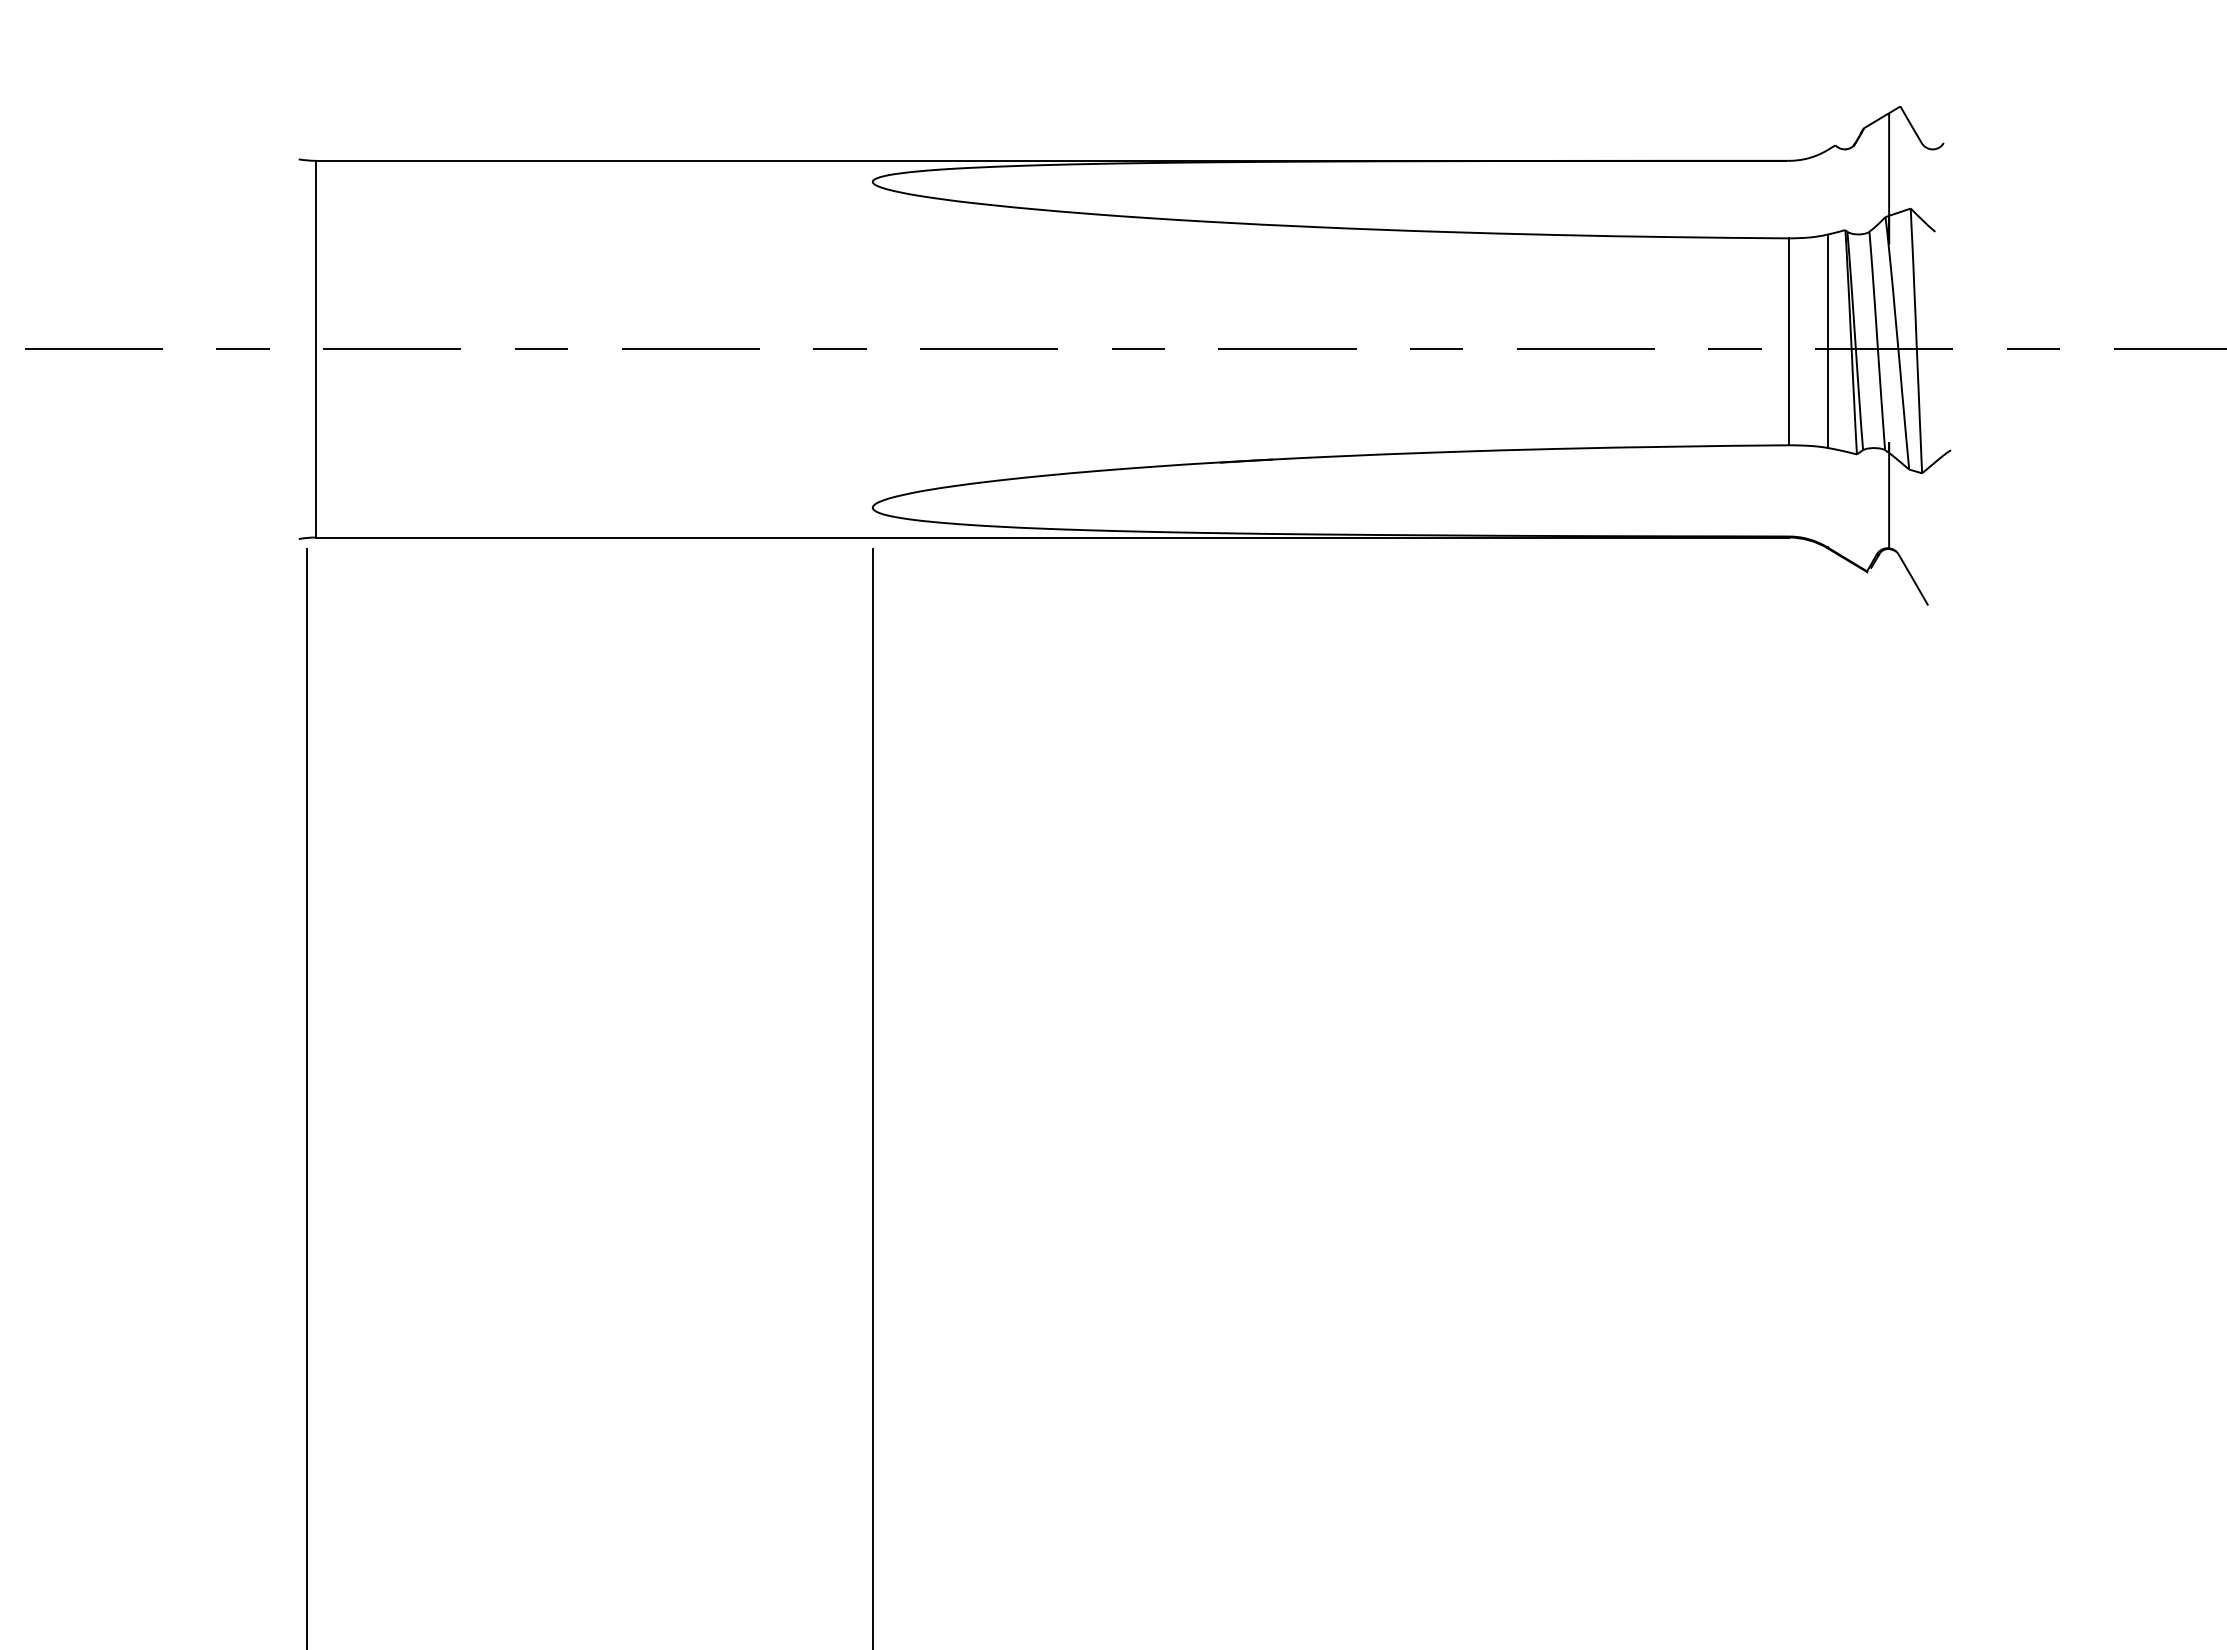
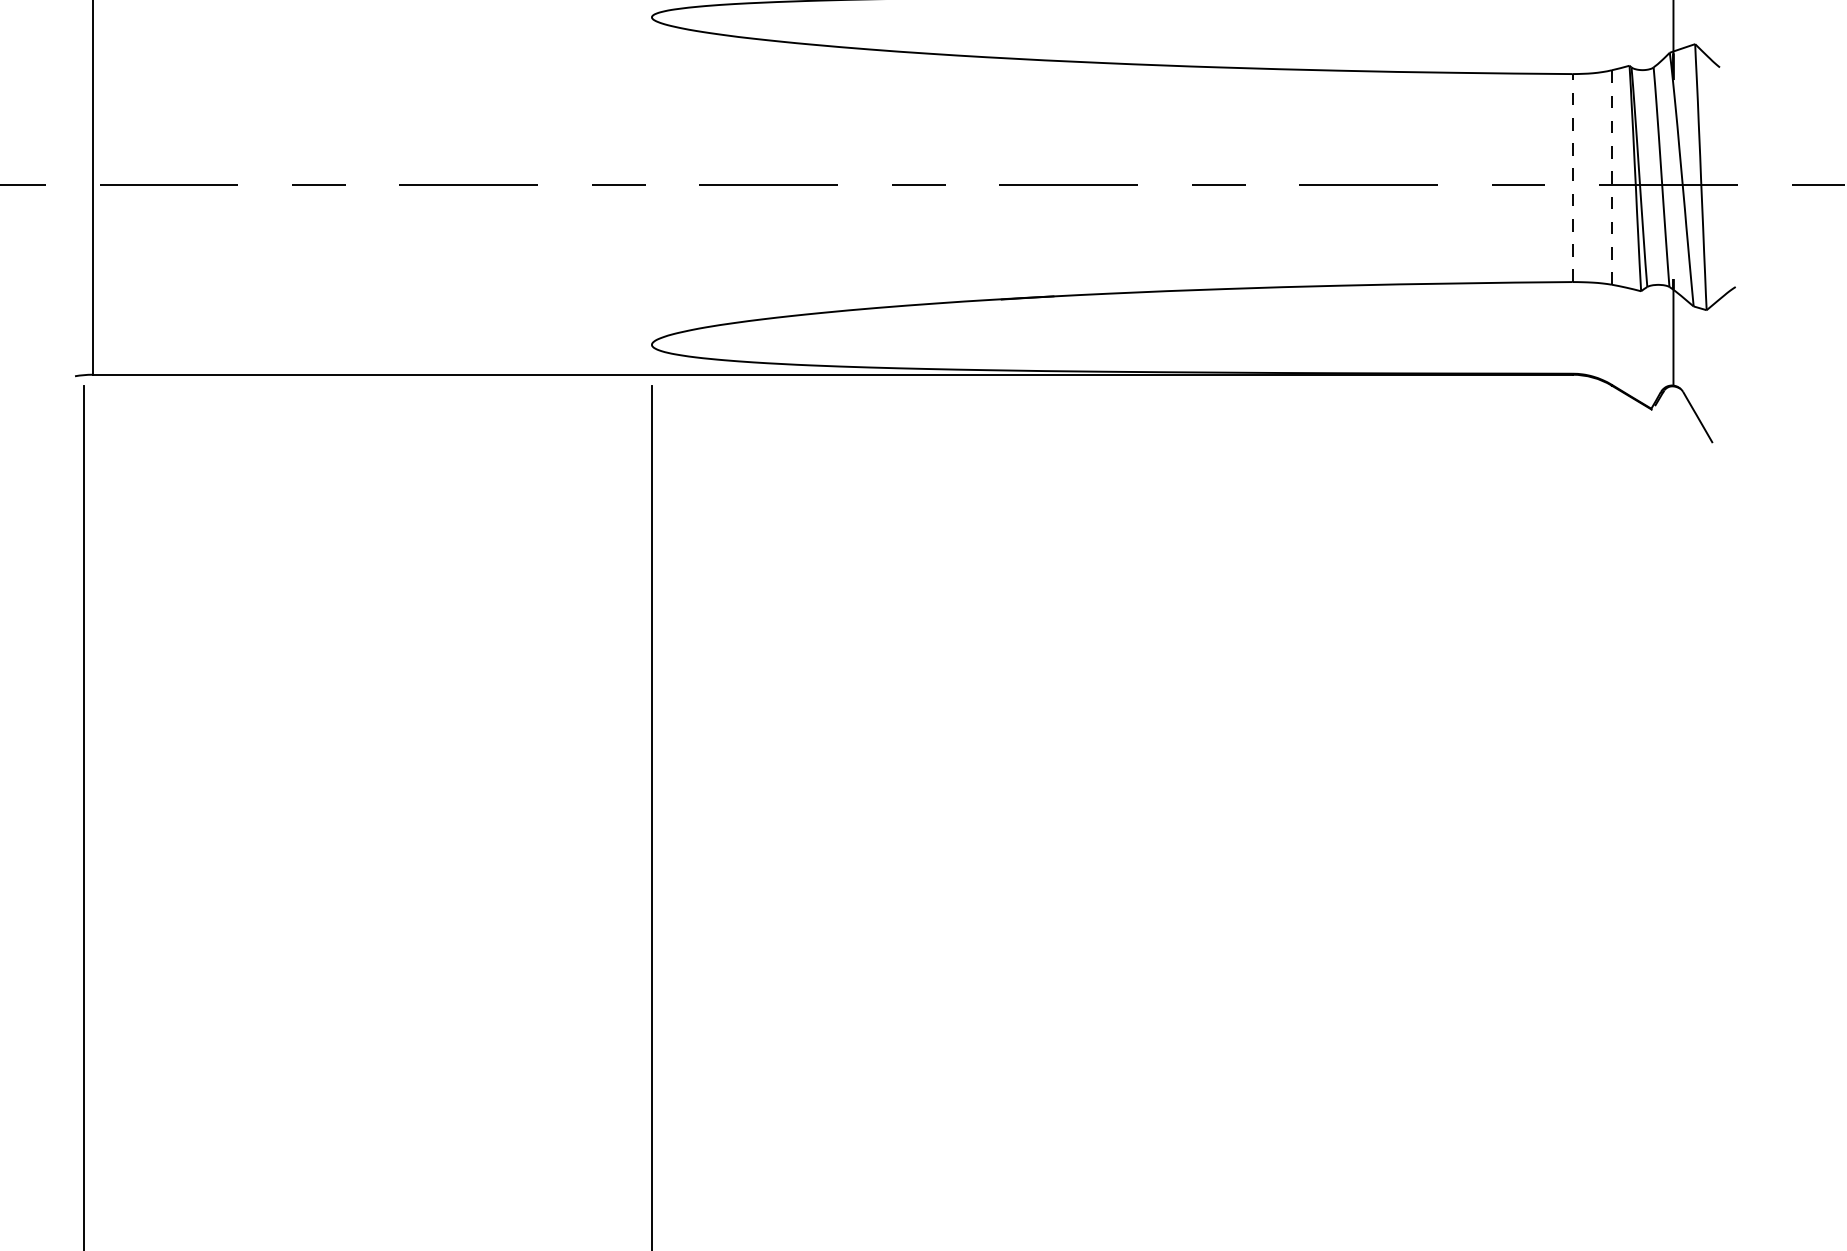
line: (1788, 341) -> (1572, 177), solid -> dashed
line: (1827, 341) -> (1611, 177), solid -> dashed

